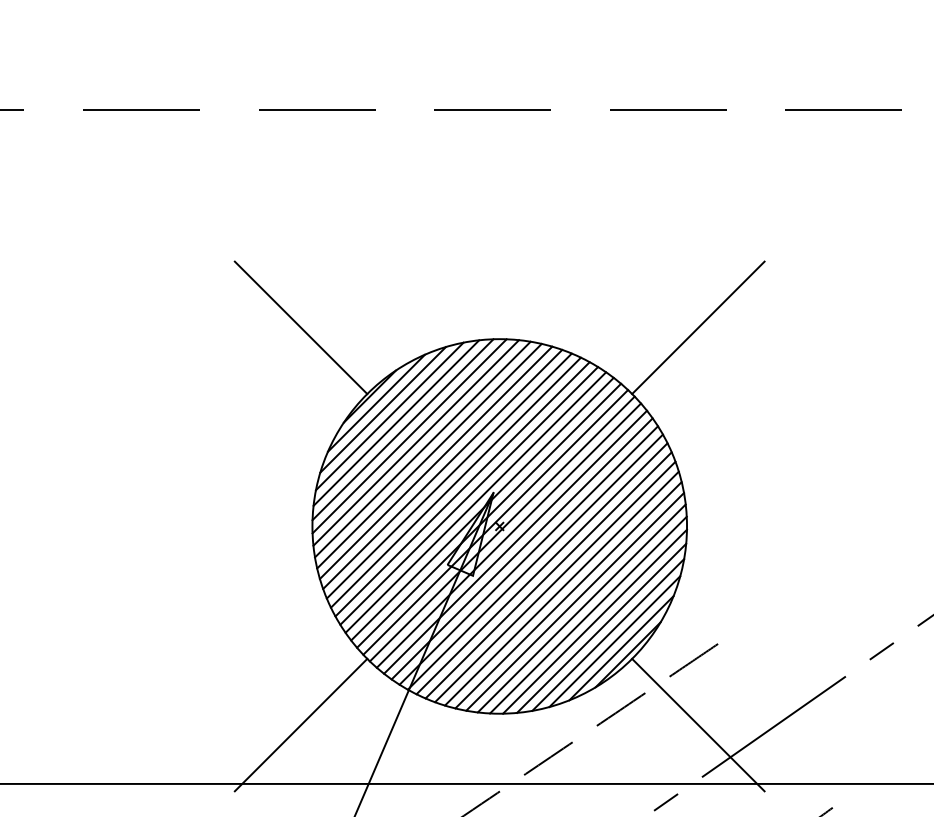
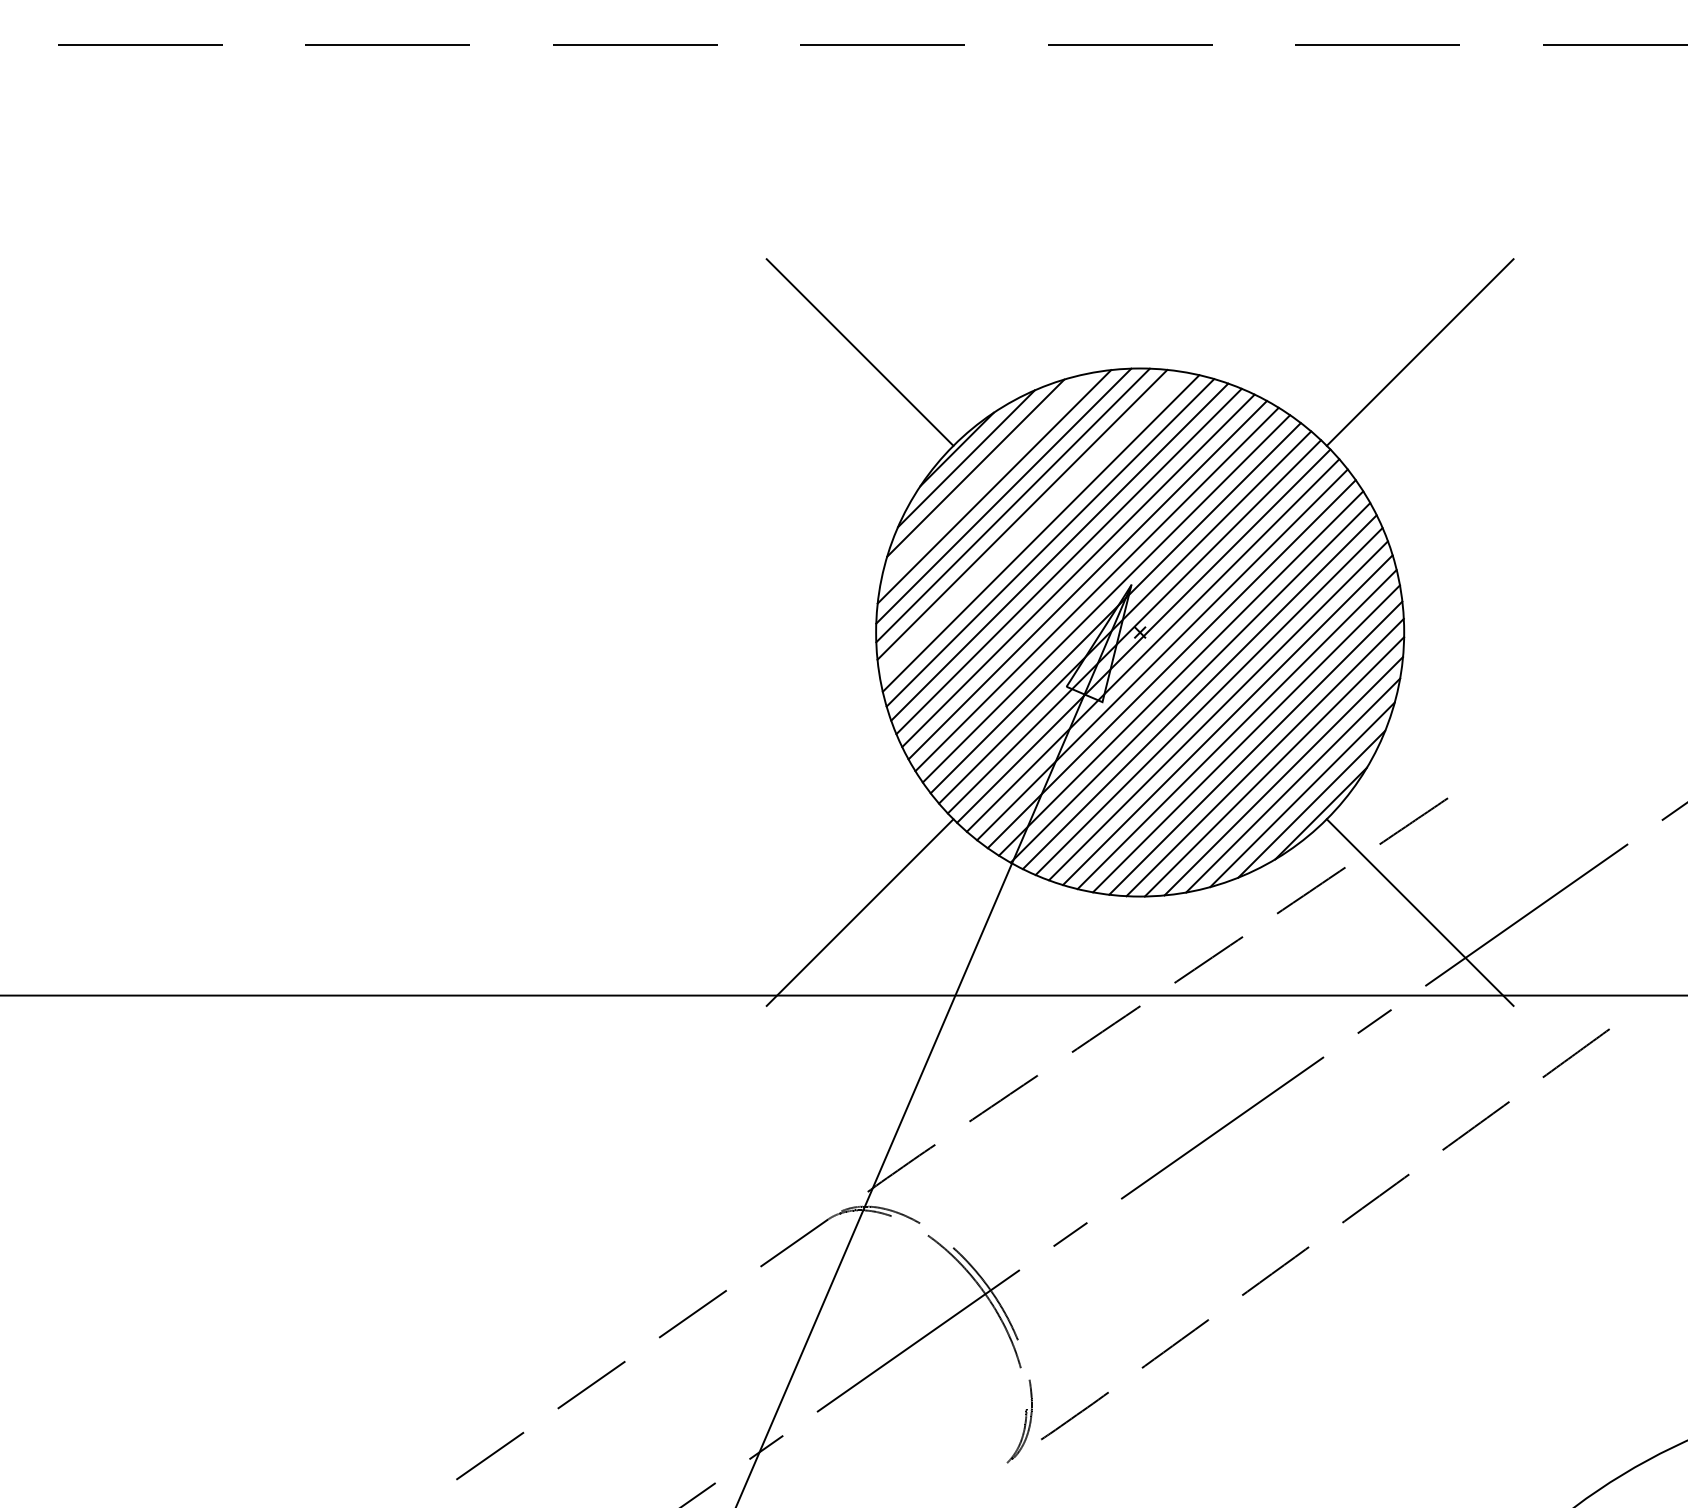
line: (390, 416) -> (985, 477), removed
line: (422, 449) -> (1031, 524), removed

